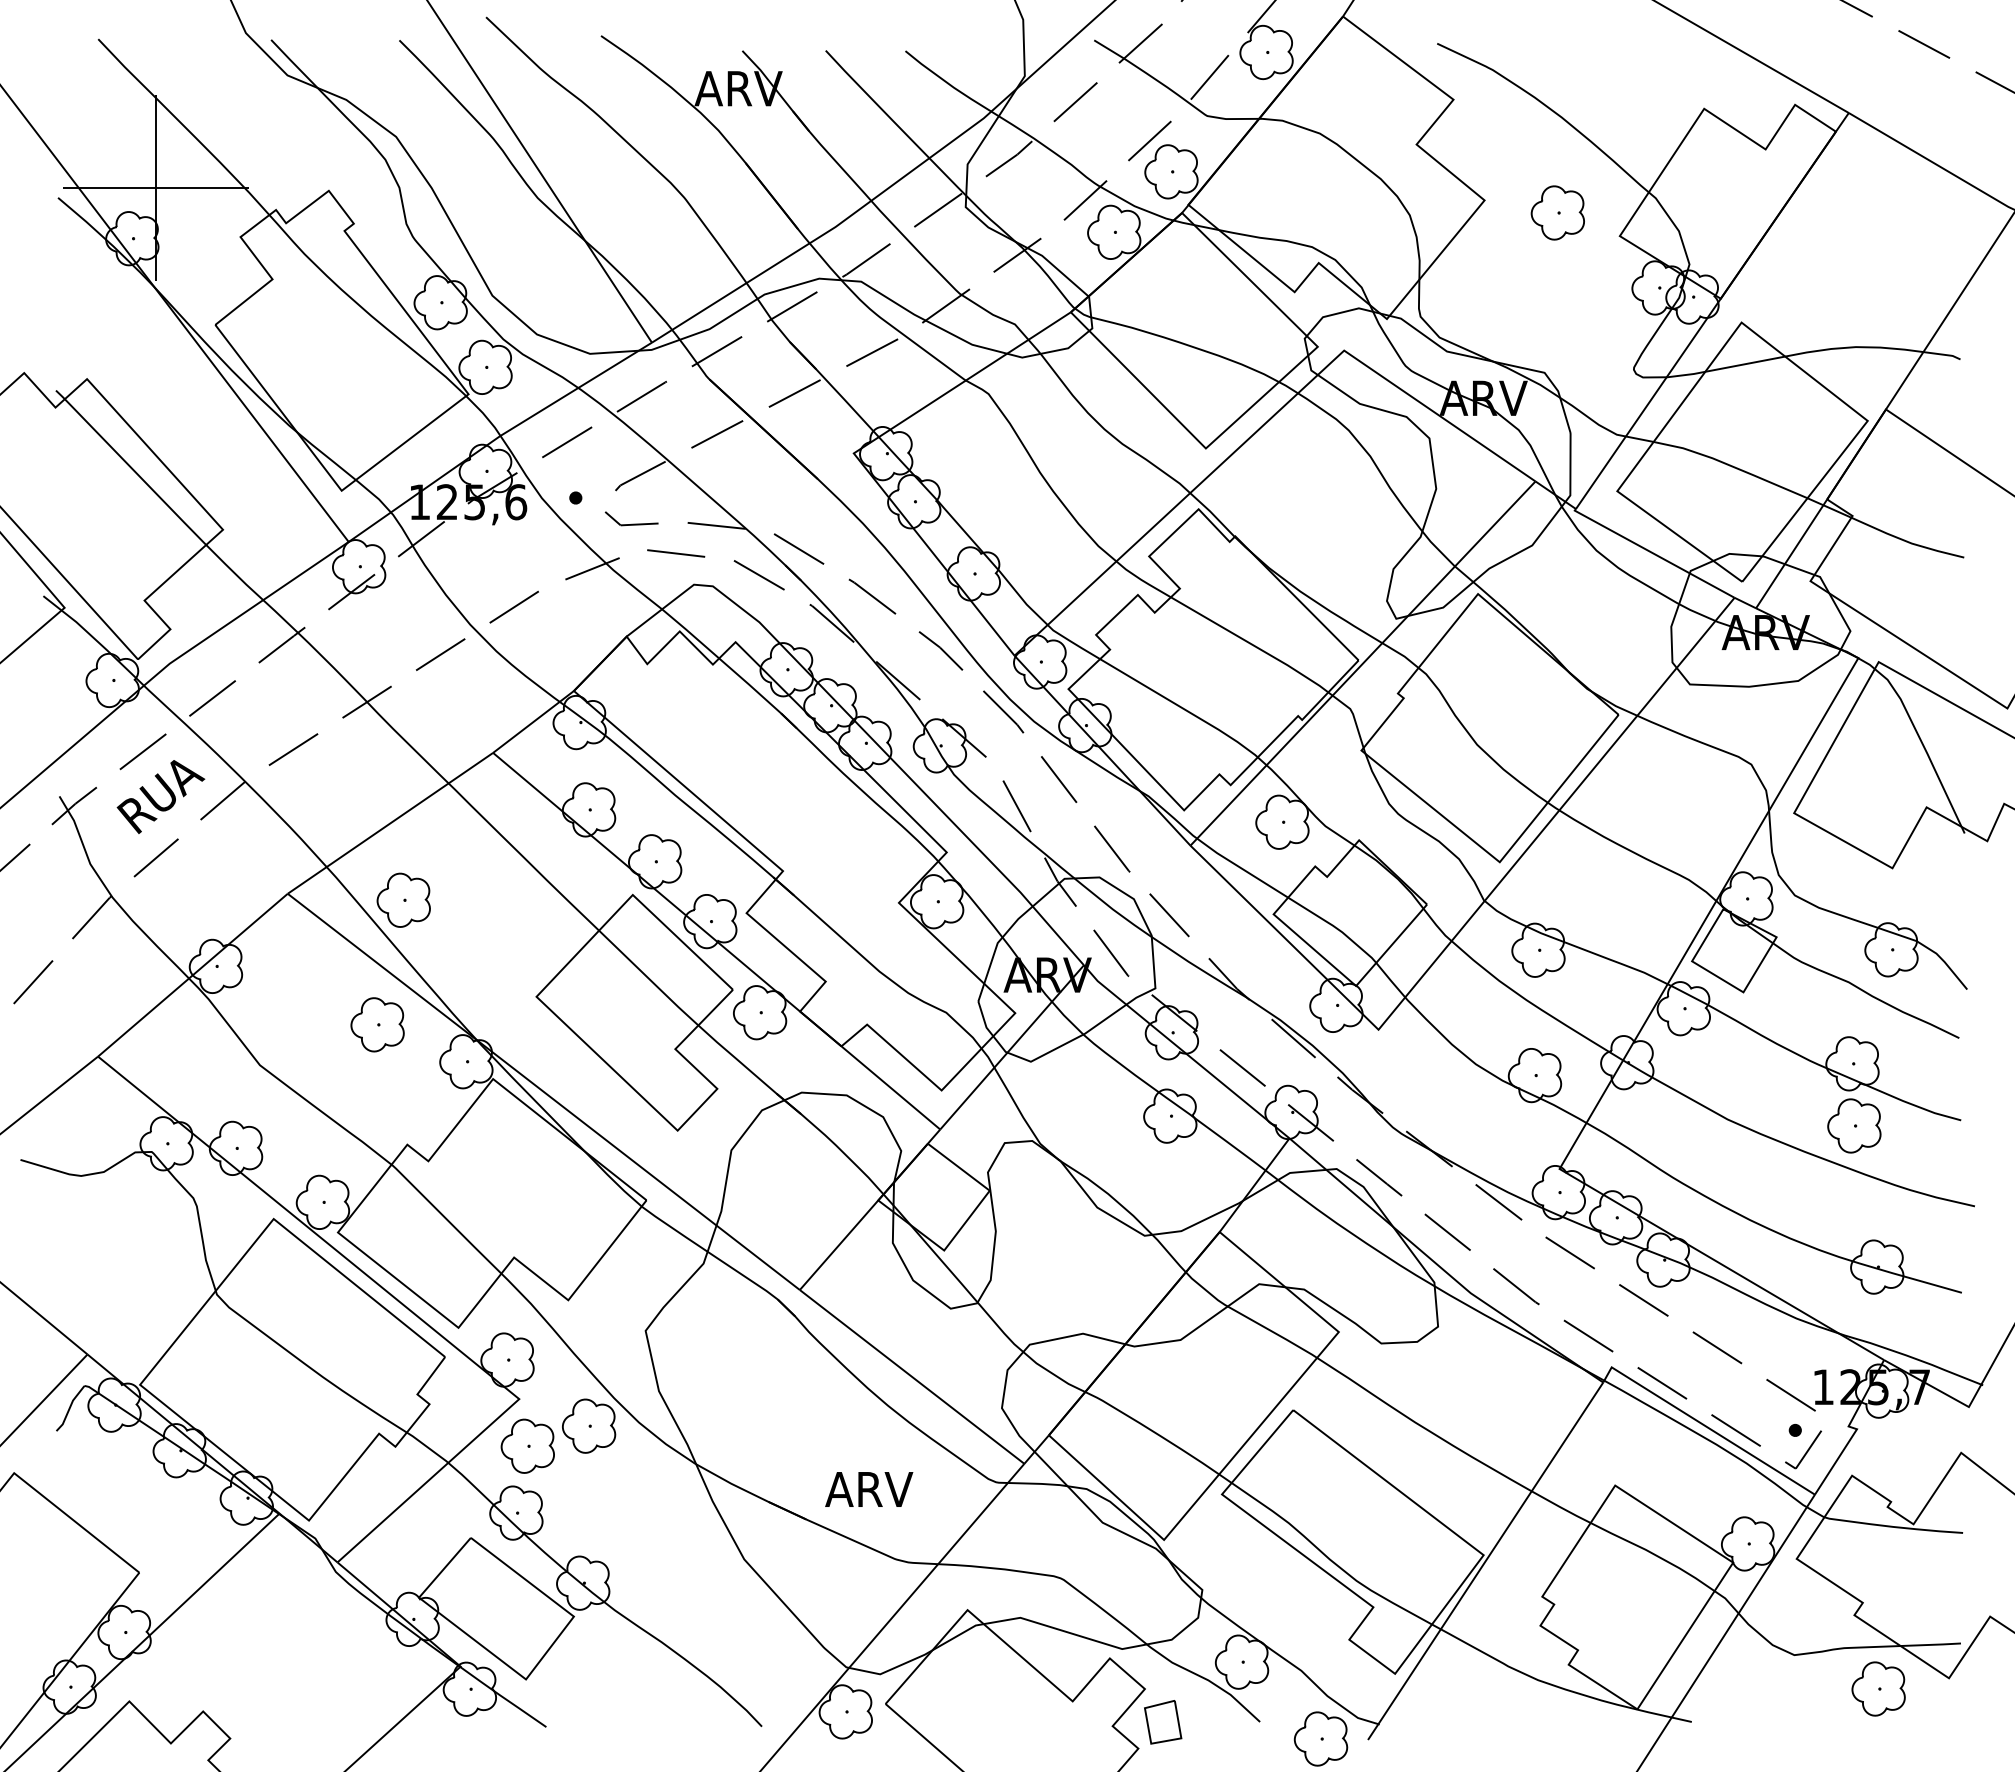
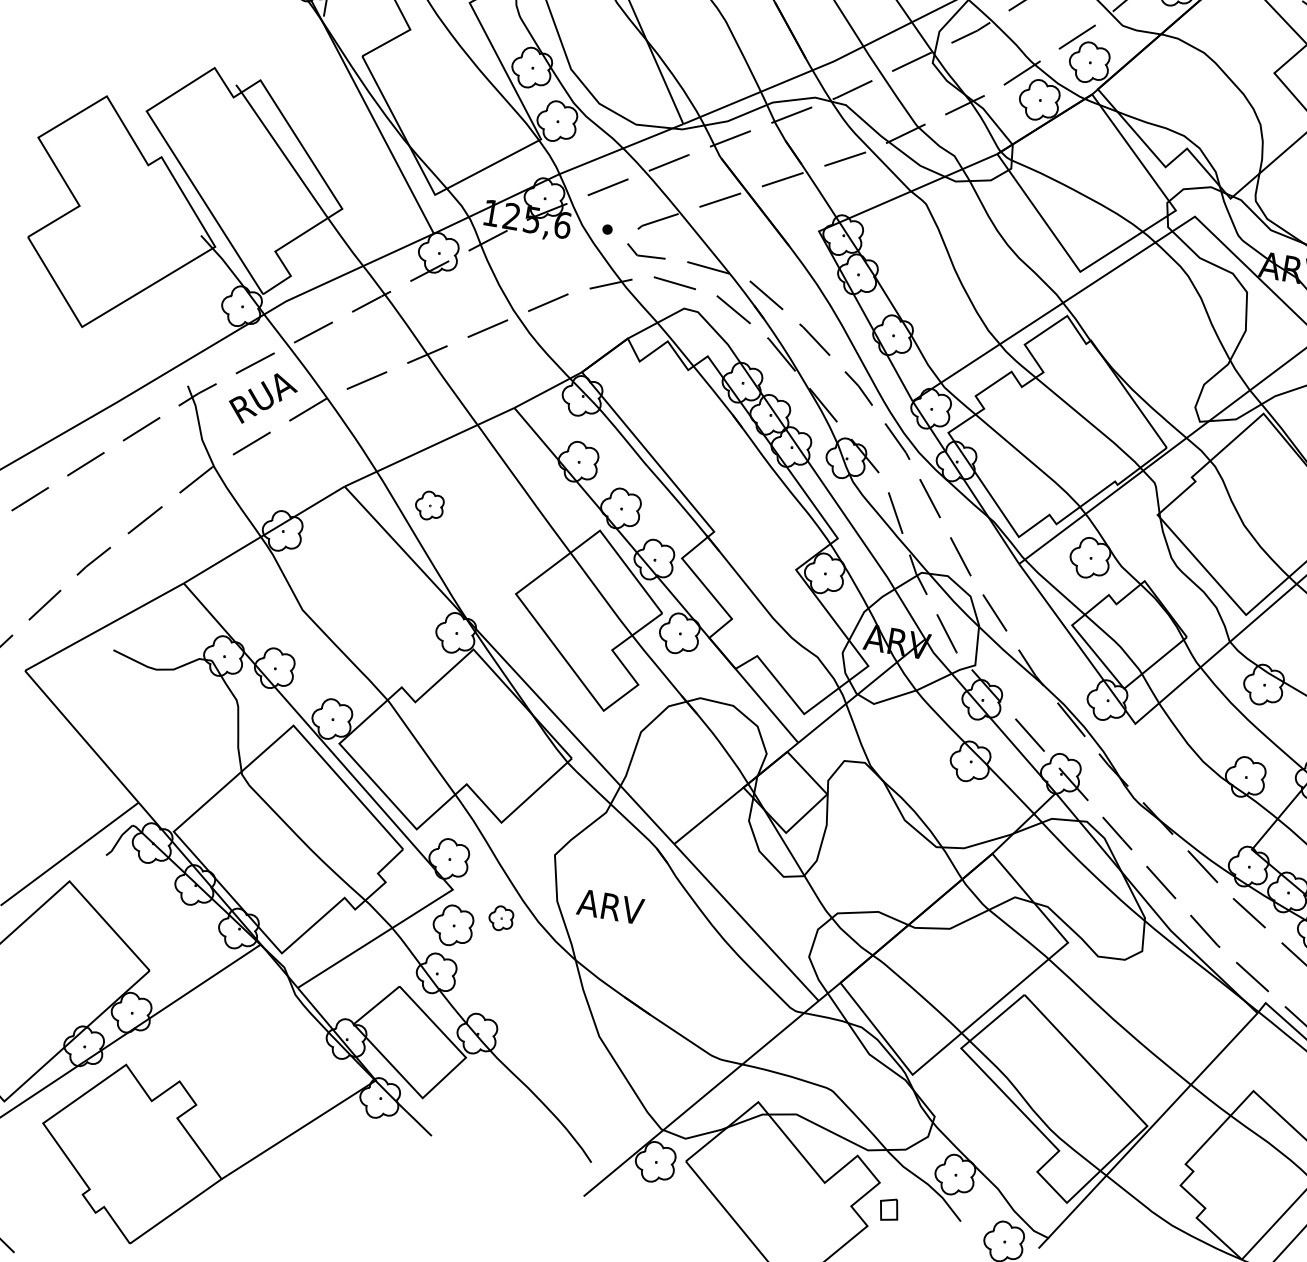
part: (403, 899) -> (429, 505), size x0.7
part: (377, 1024) -> (394, 594), removed
part: (589, 1425) -> (501, 918), size x0.6
text: (869, 1489) -> (610, 906), moved
part: (1163, 1722) -> (889, 1209), size x0.7

